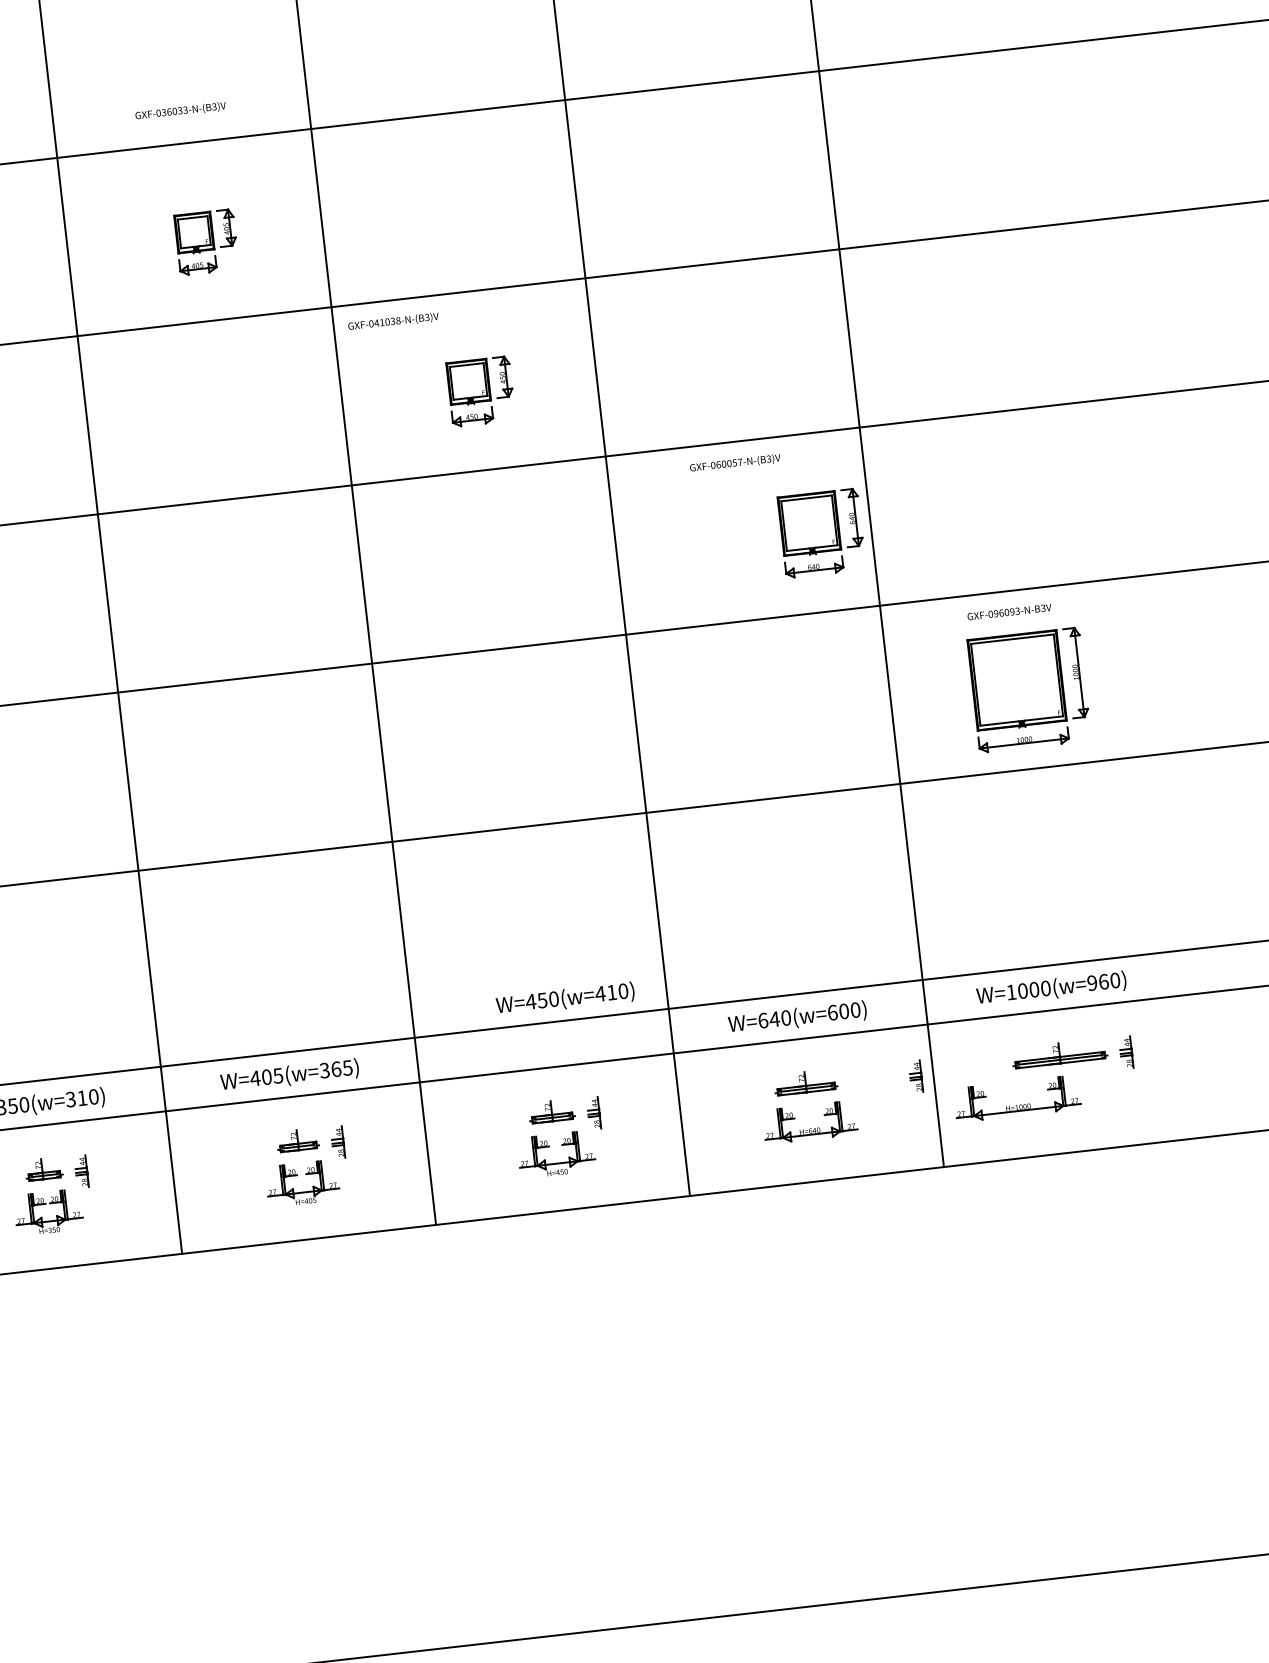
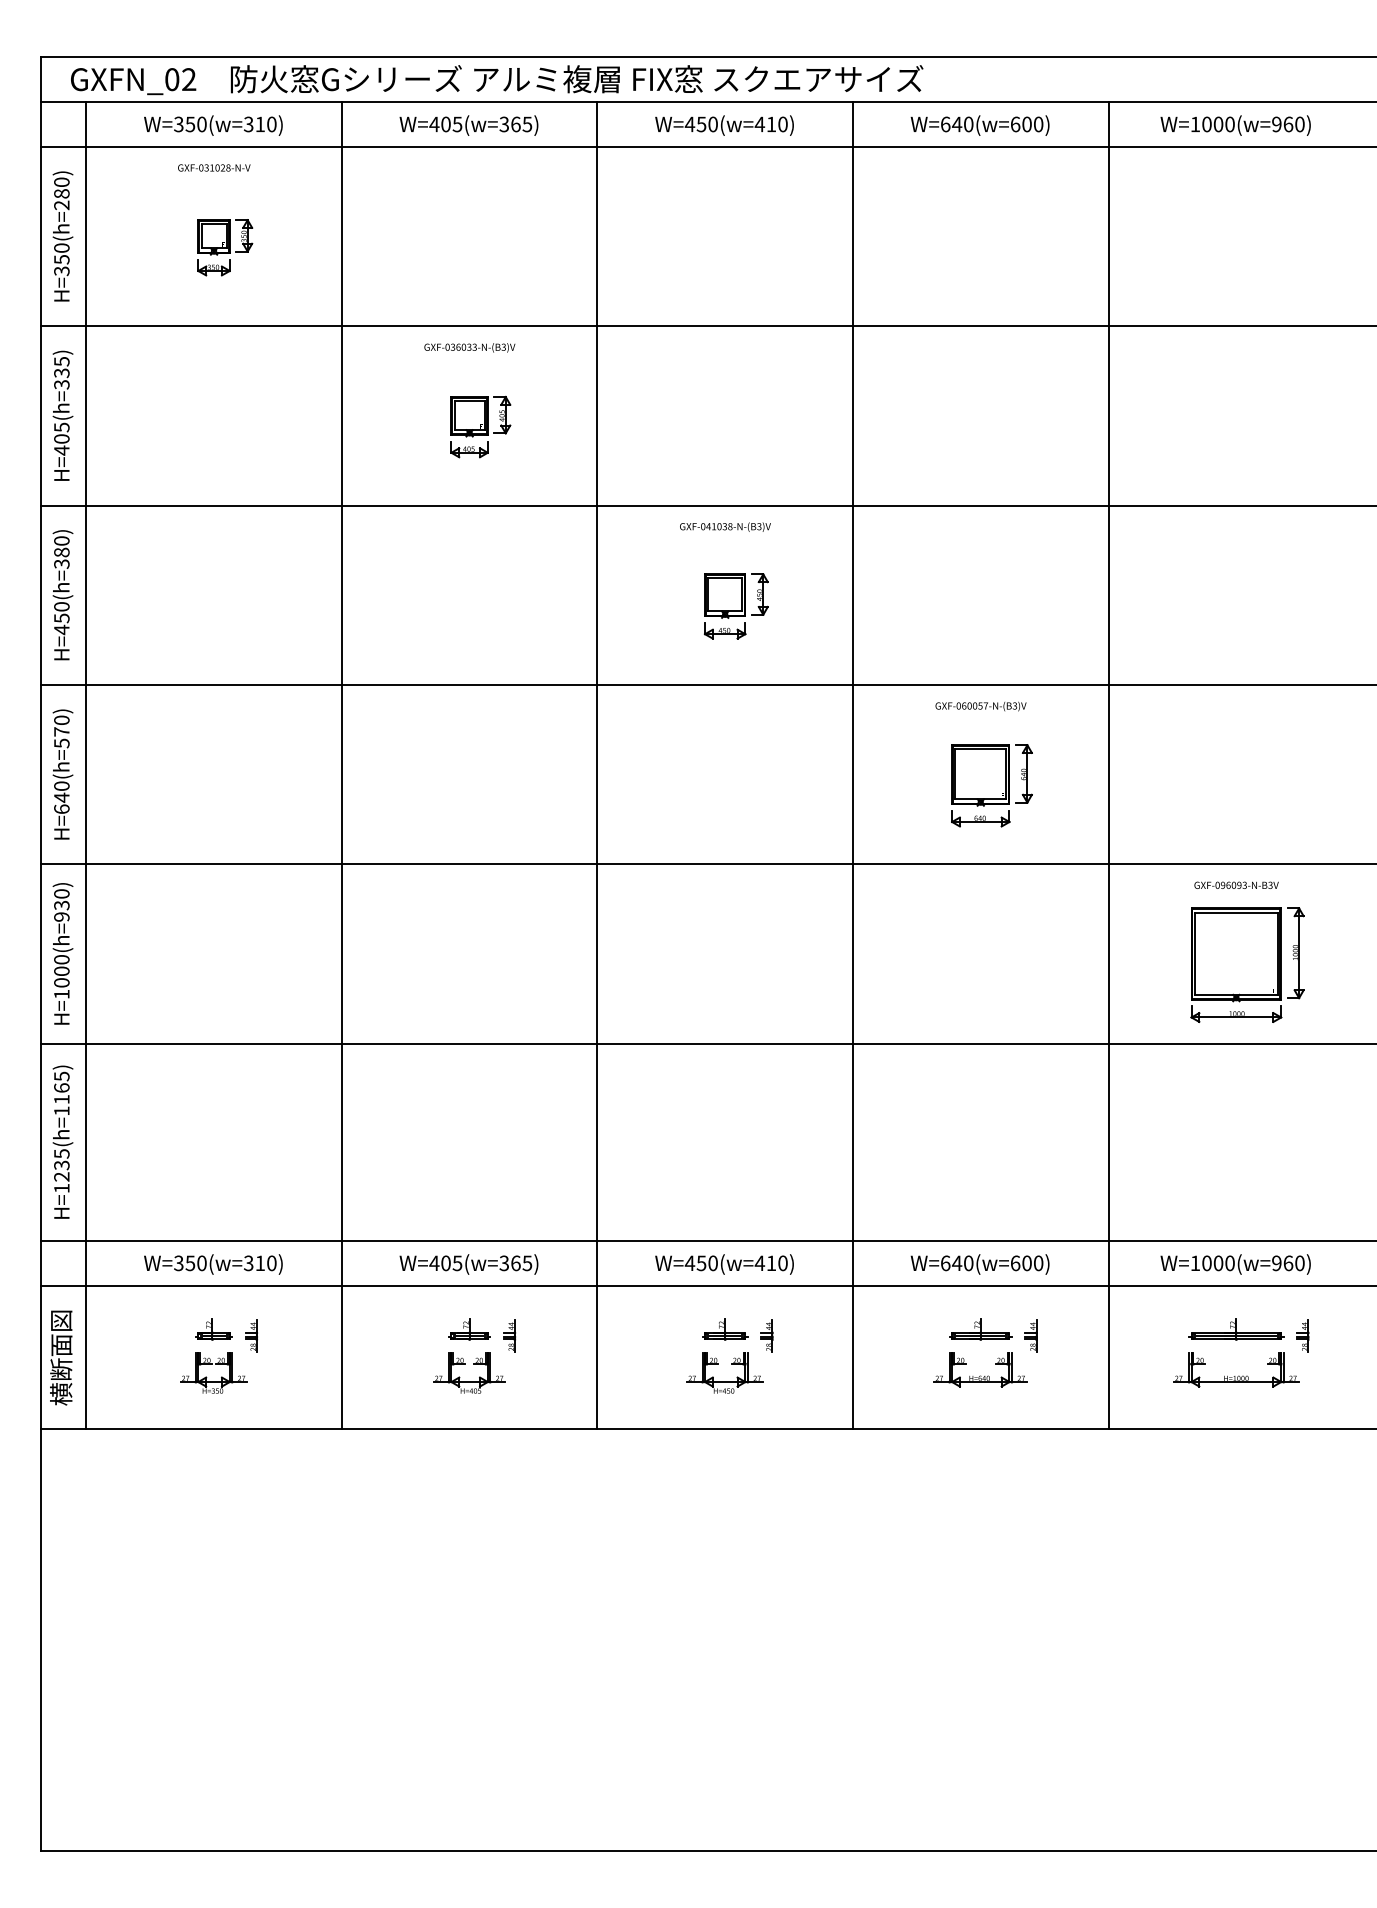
text: (180, 110) -> (469, 347), moved
text: (393, 321) -> (725, 526), moved
part: (821, 533) -> (991, 785), moved
text: (565, 999) -> (724, 1264), moved
part: (915, 1075) -> (1030, 1335), moved
part: (1020, 1104) -> (1238, 1375), moved

